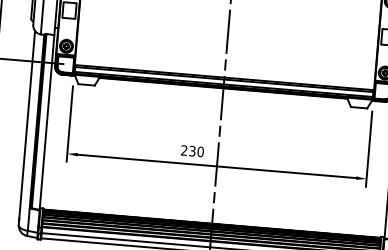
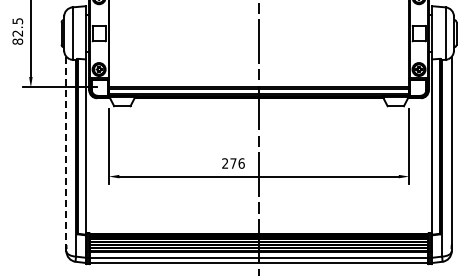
line: (27, 125) -> (66, 151), solid -> dashed
text: (196, 151) -> (237, 163), 230 -> 276

